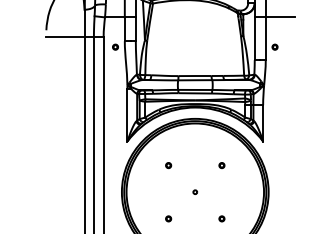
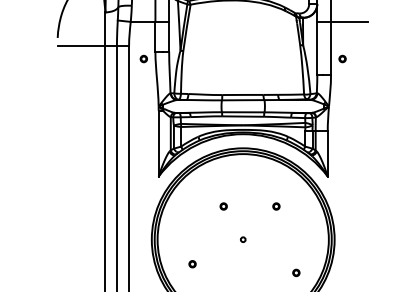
part: (168, 165) -> (223, 206), moved
part: (168, 218) -> (192, 263), moved
part: (221, 218) -> (295, 272), moved

